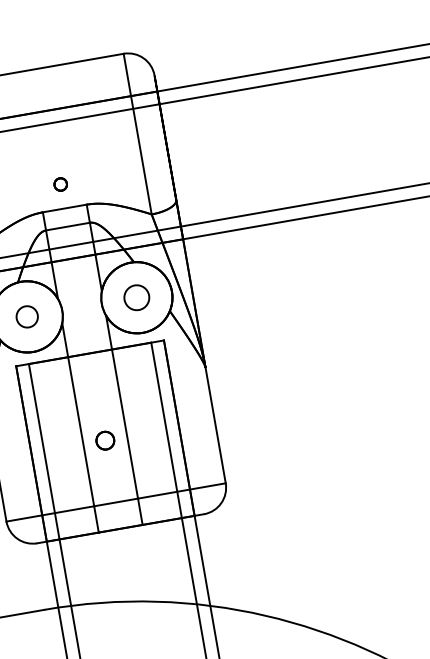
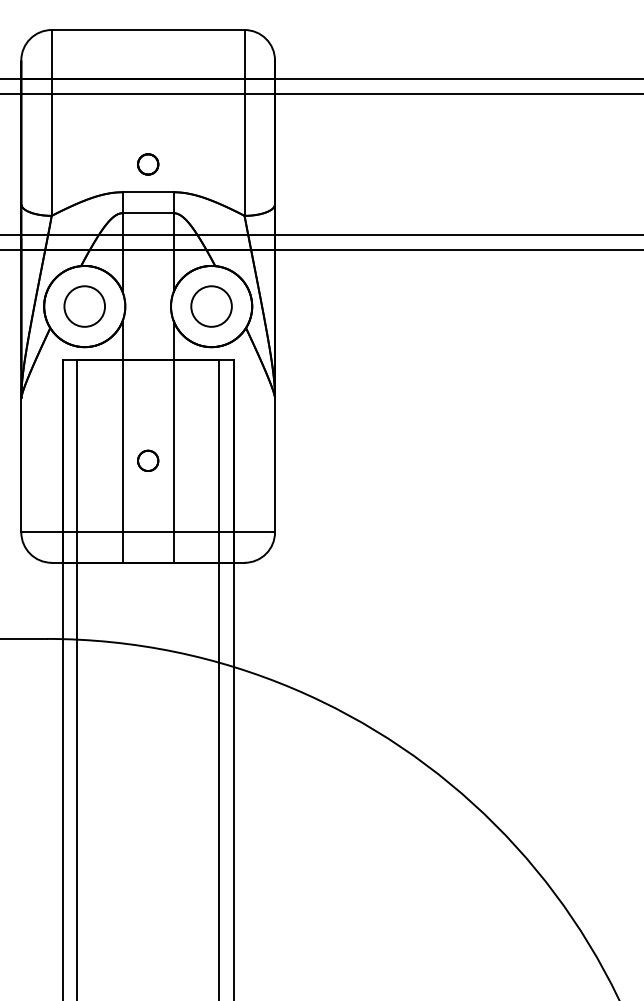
part: (60, 184) -> (148, 164), size x1.43
circle: (136, 297) -> (211, 306), size x1.43
circle: (27, 316) -> (84, 306), size x1.67

